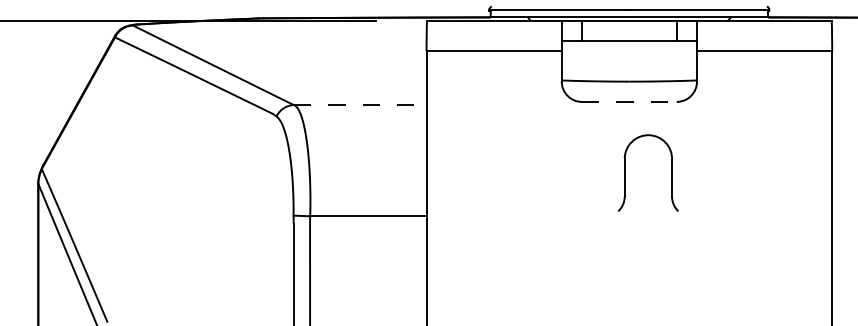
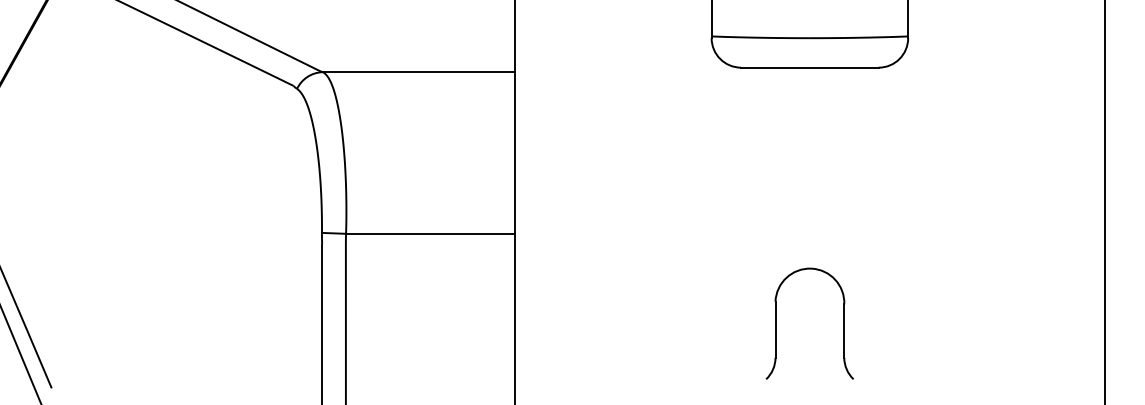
line: (629, 101) -> (810, 67), dashed -> solid
line: (360, 105) -> (419, 72), dashed -> solid
part: (625, 172) -> (776, 322), moved

